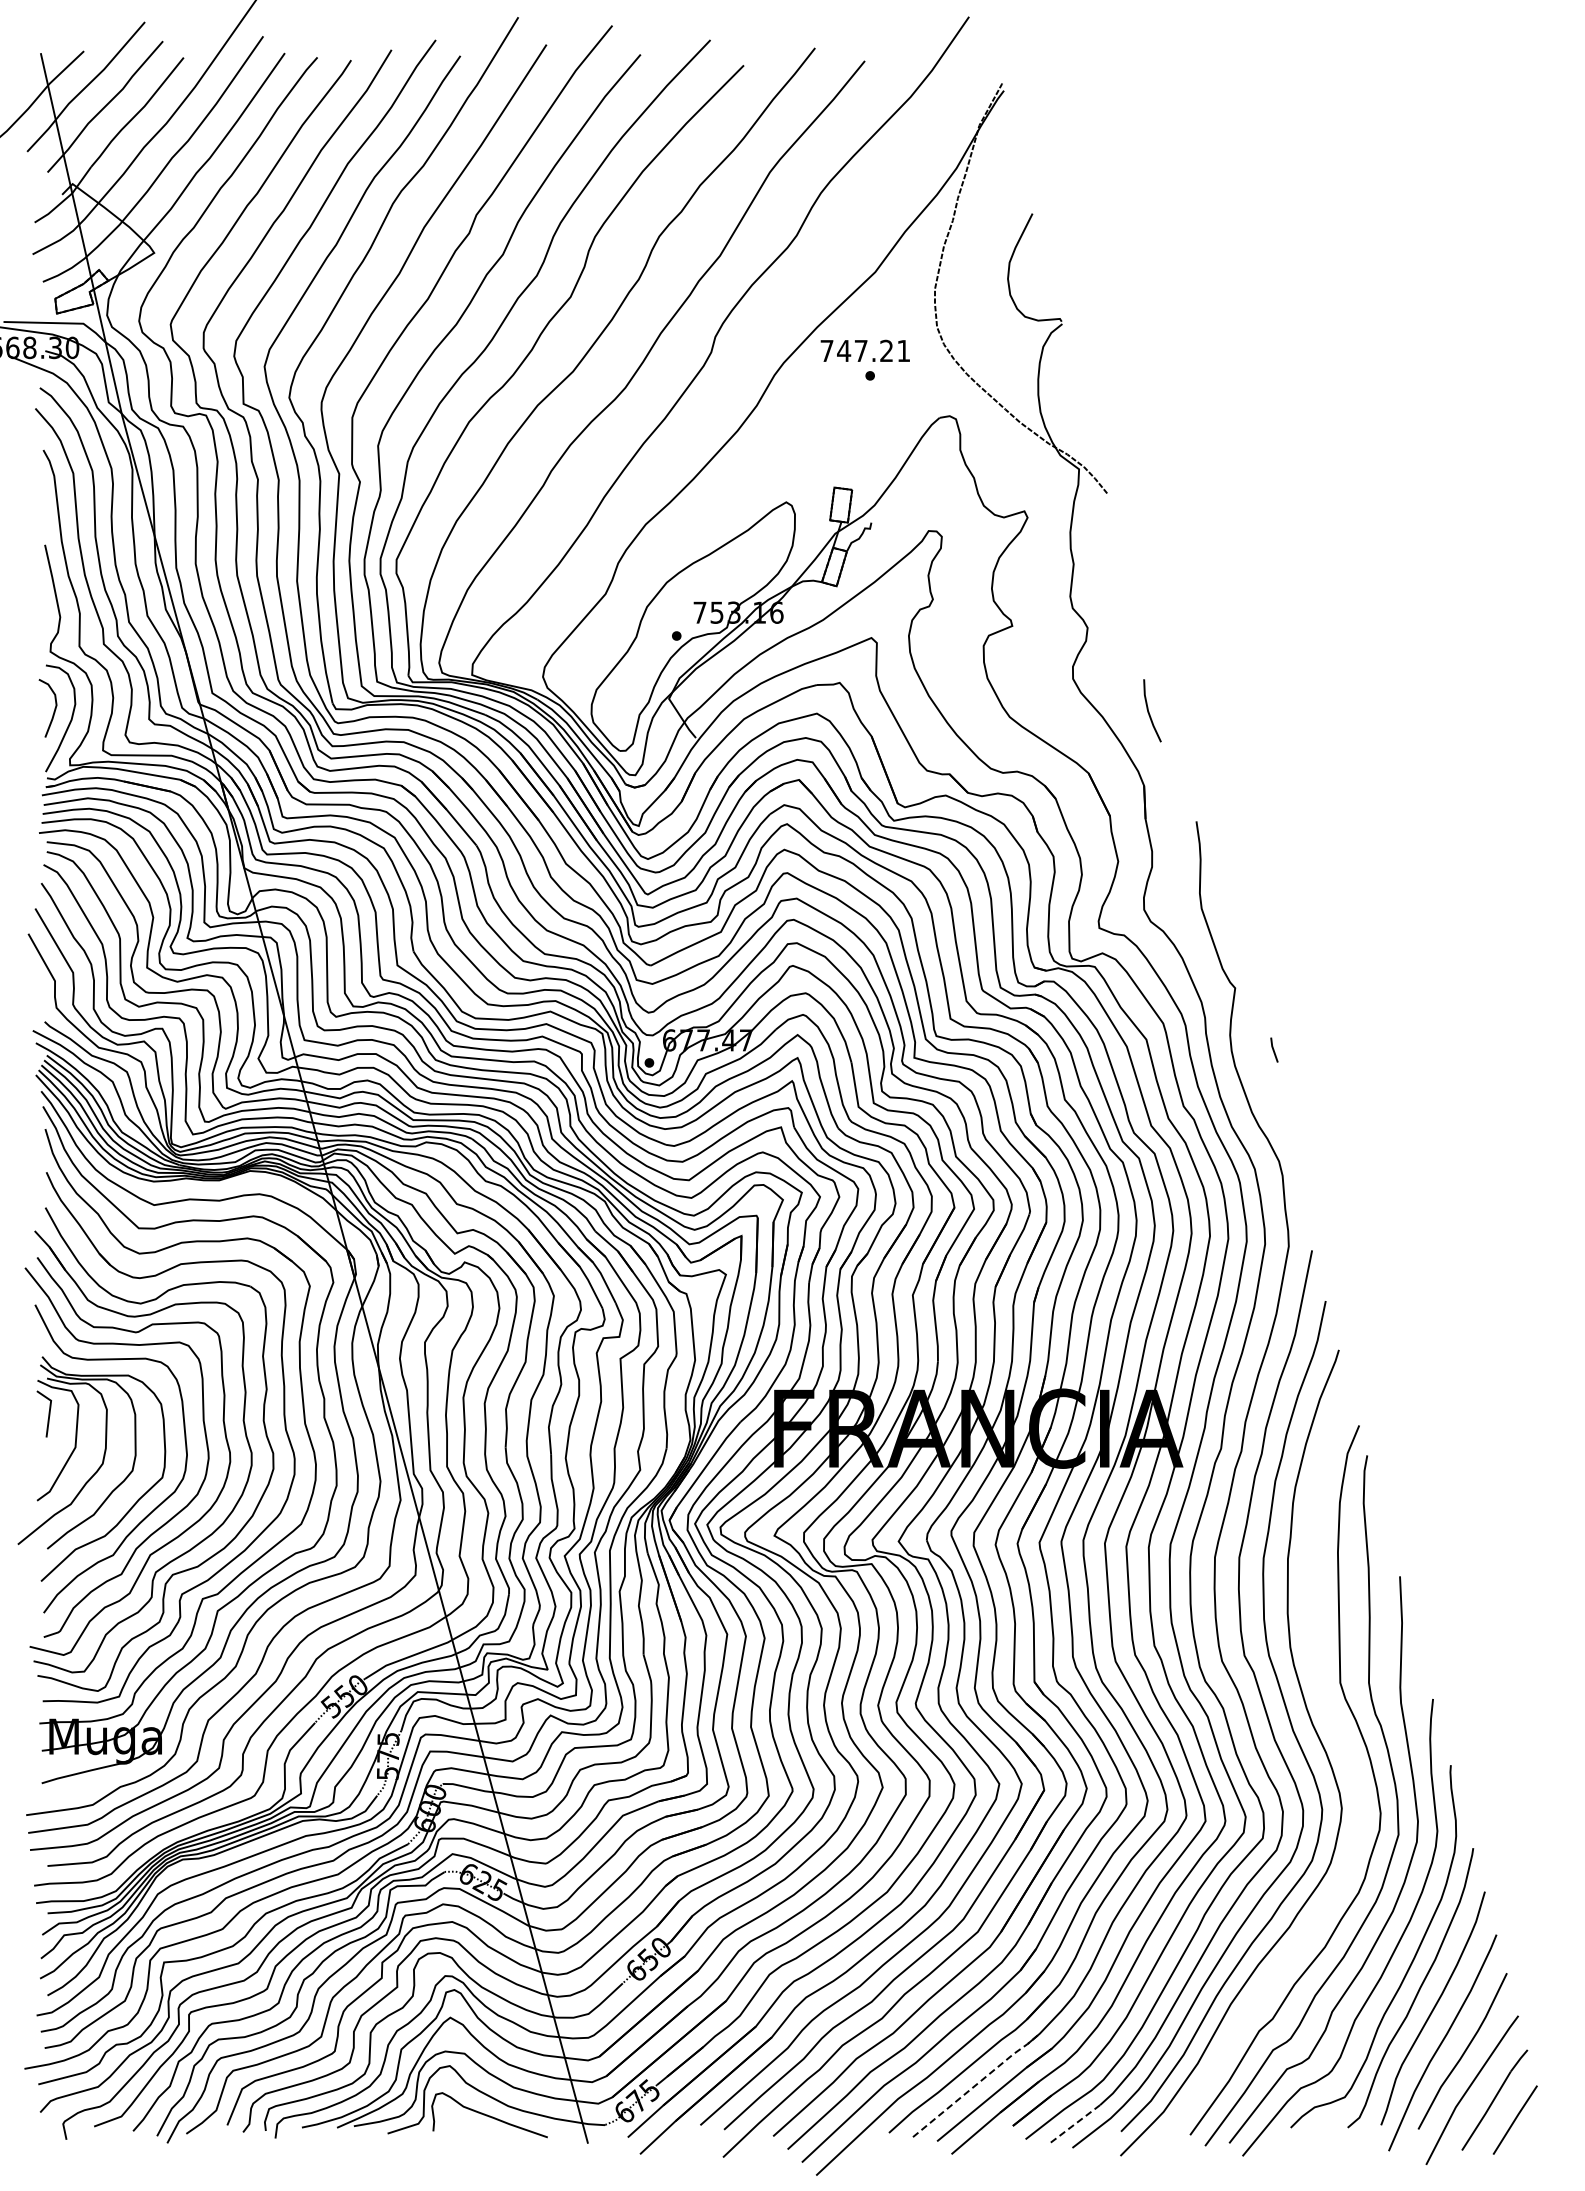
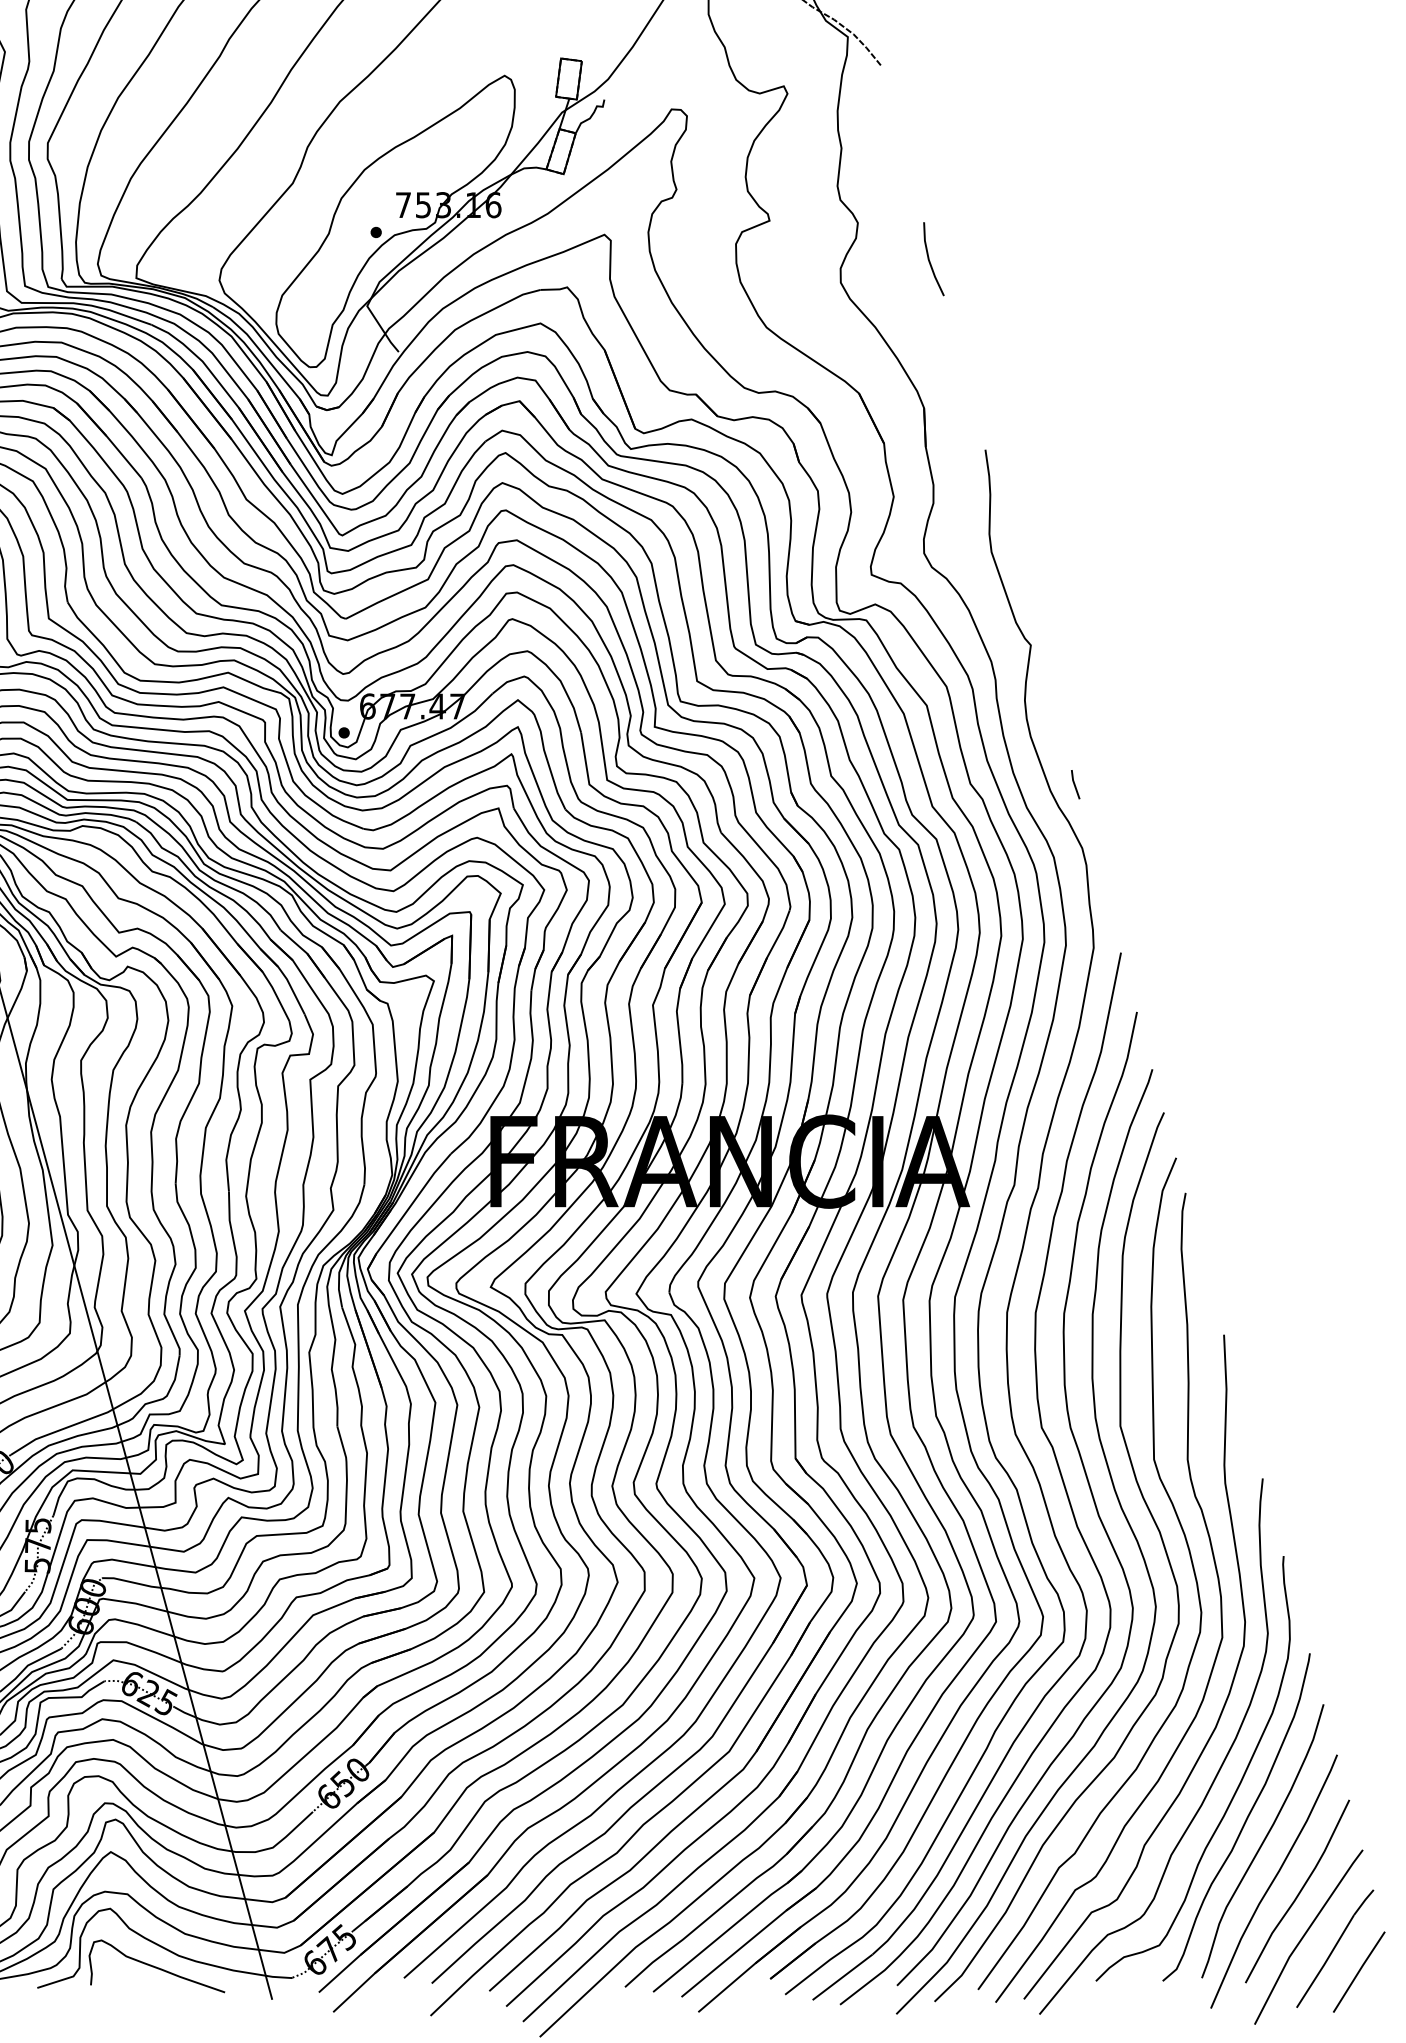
curve: (1149, 711) -> (930, 260), moved
line: (1274, 1049) -> (1075, 783), moved
curve: (1335, 1727) -> (1148, 1511), added
line: (976, 2084) -> (727, 1930), dashed -> solid
line: (1074, 2124) -> (842, 1977), dashed -> solid

